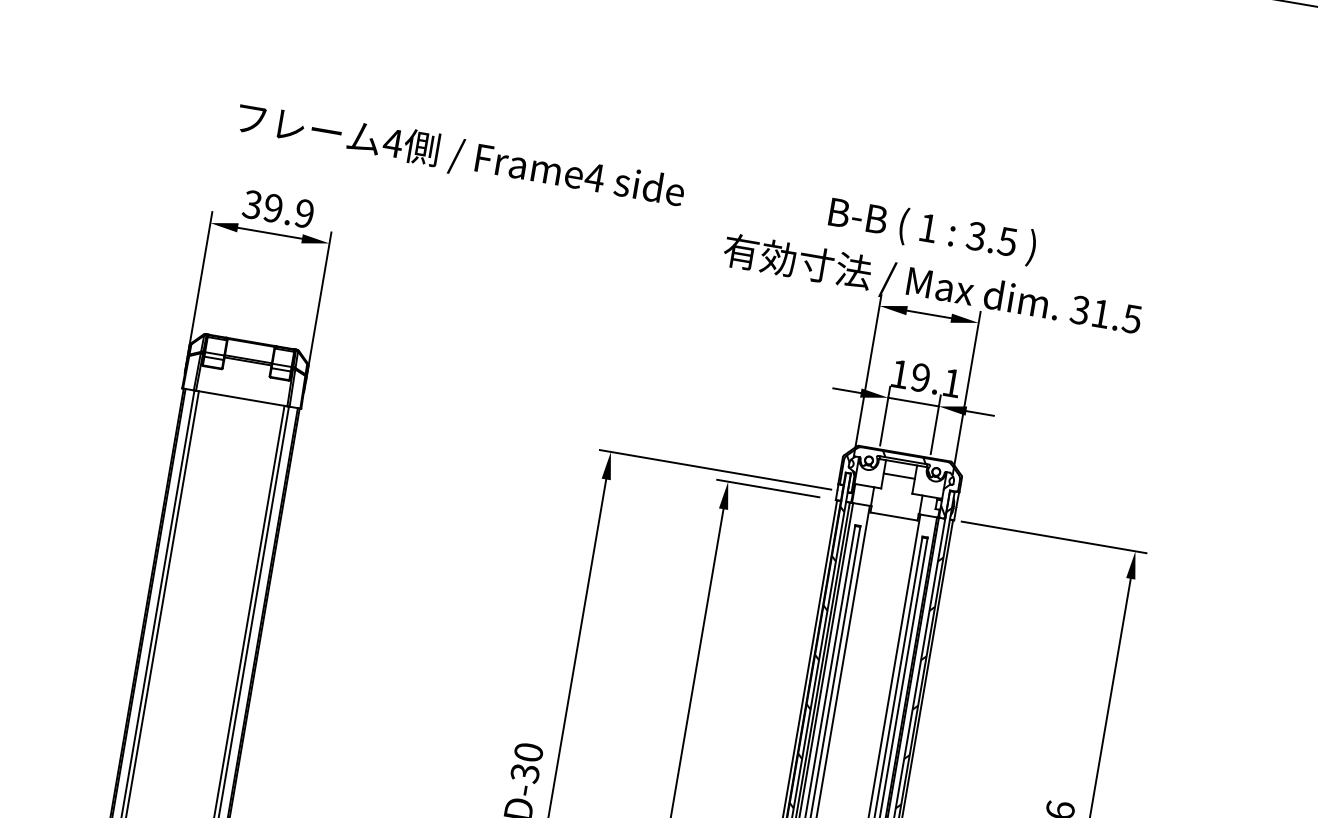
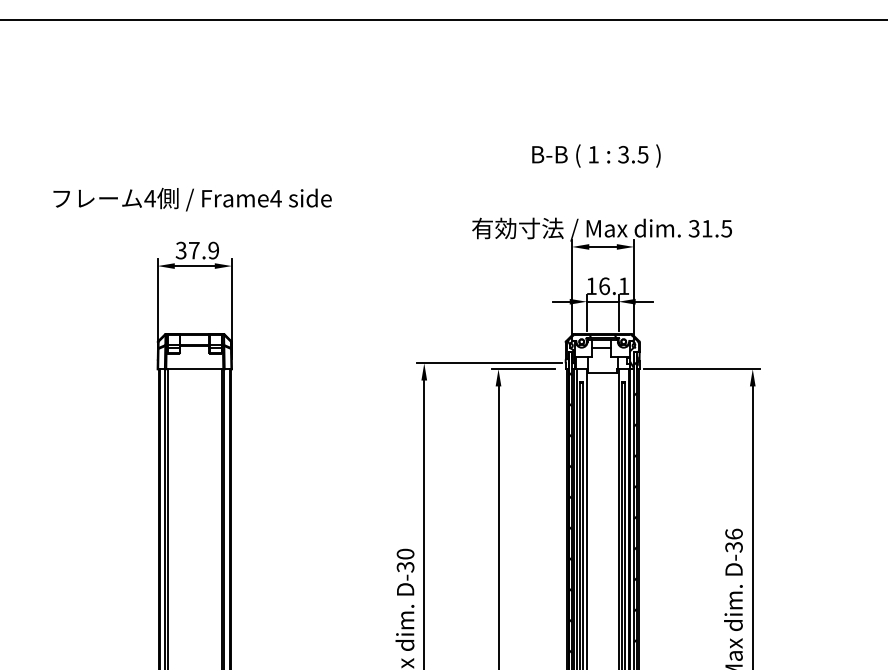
text: (460, 156) -> (192, 199), moved
text: (272, 207) -> (193, 250), 39.9 -> 37.9
text: (932, 230) -> (596, 155), moved
text: (920, 378) -> (604, 286), 19.1 -> 16.1

